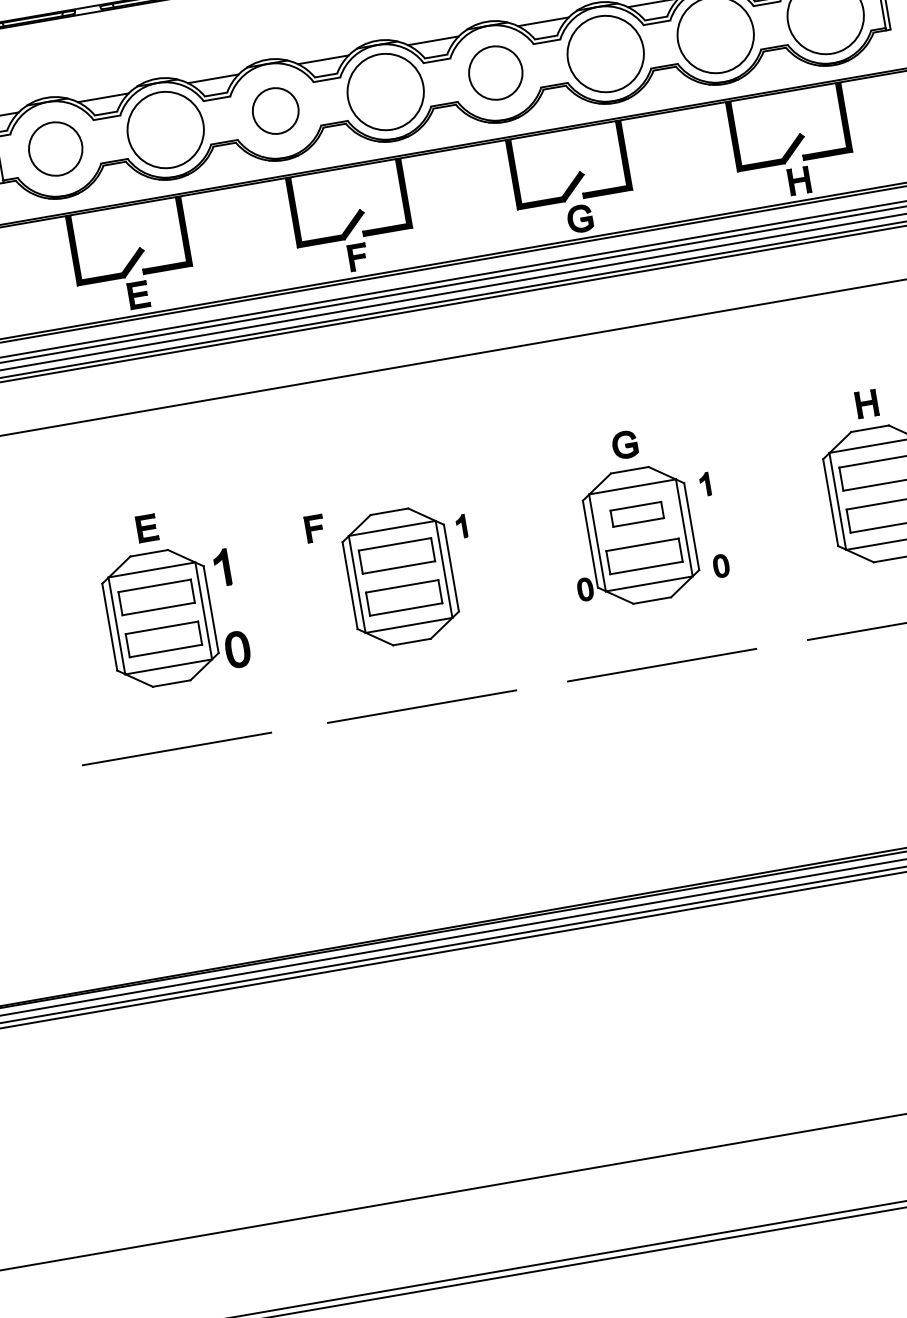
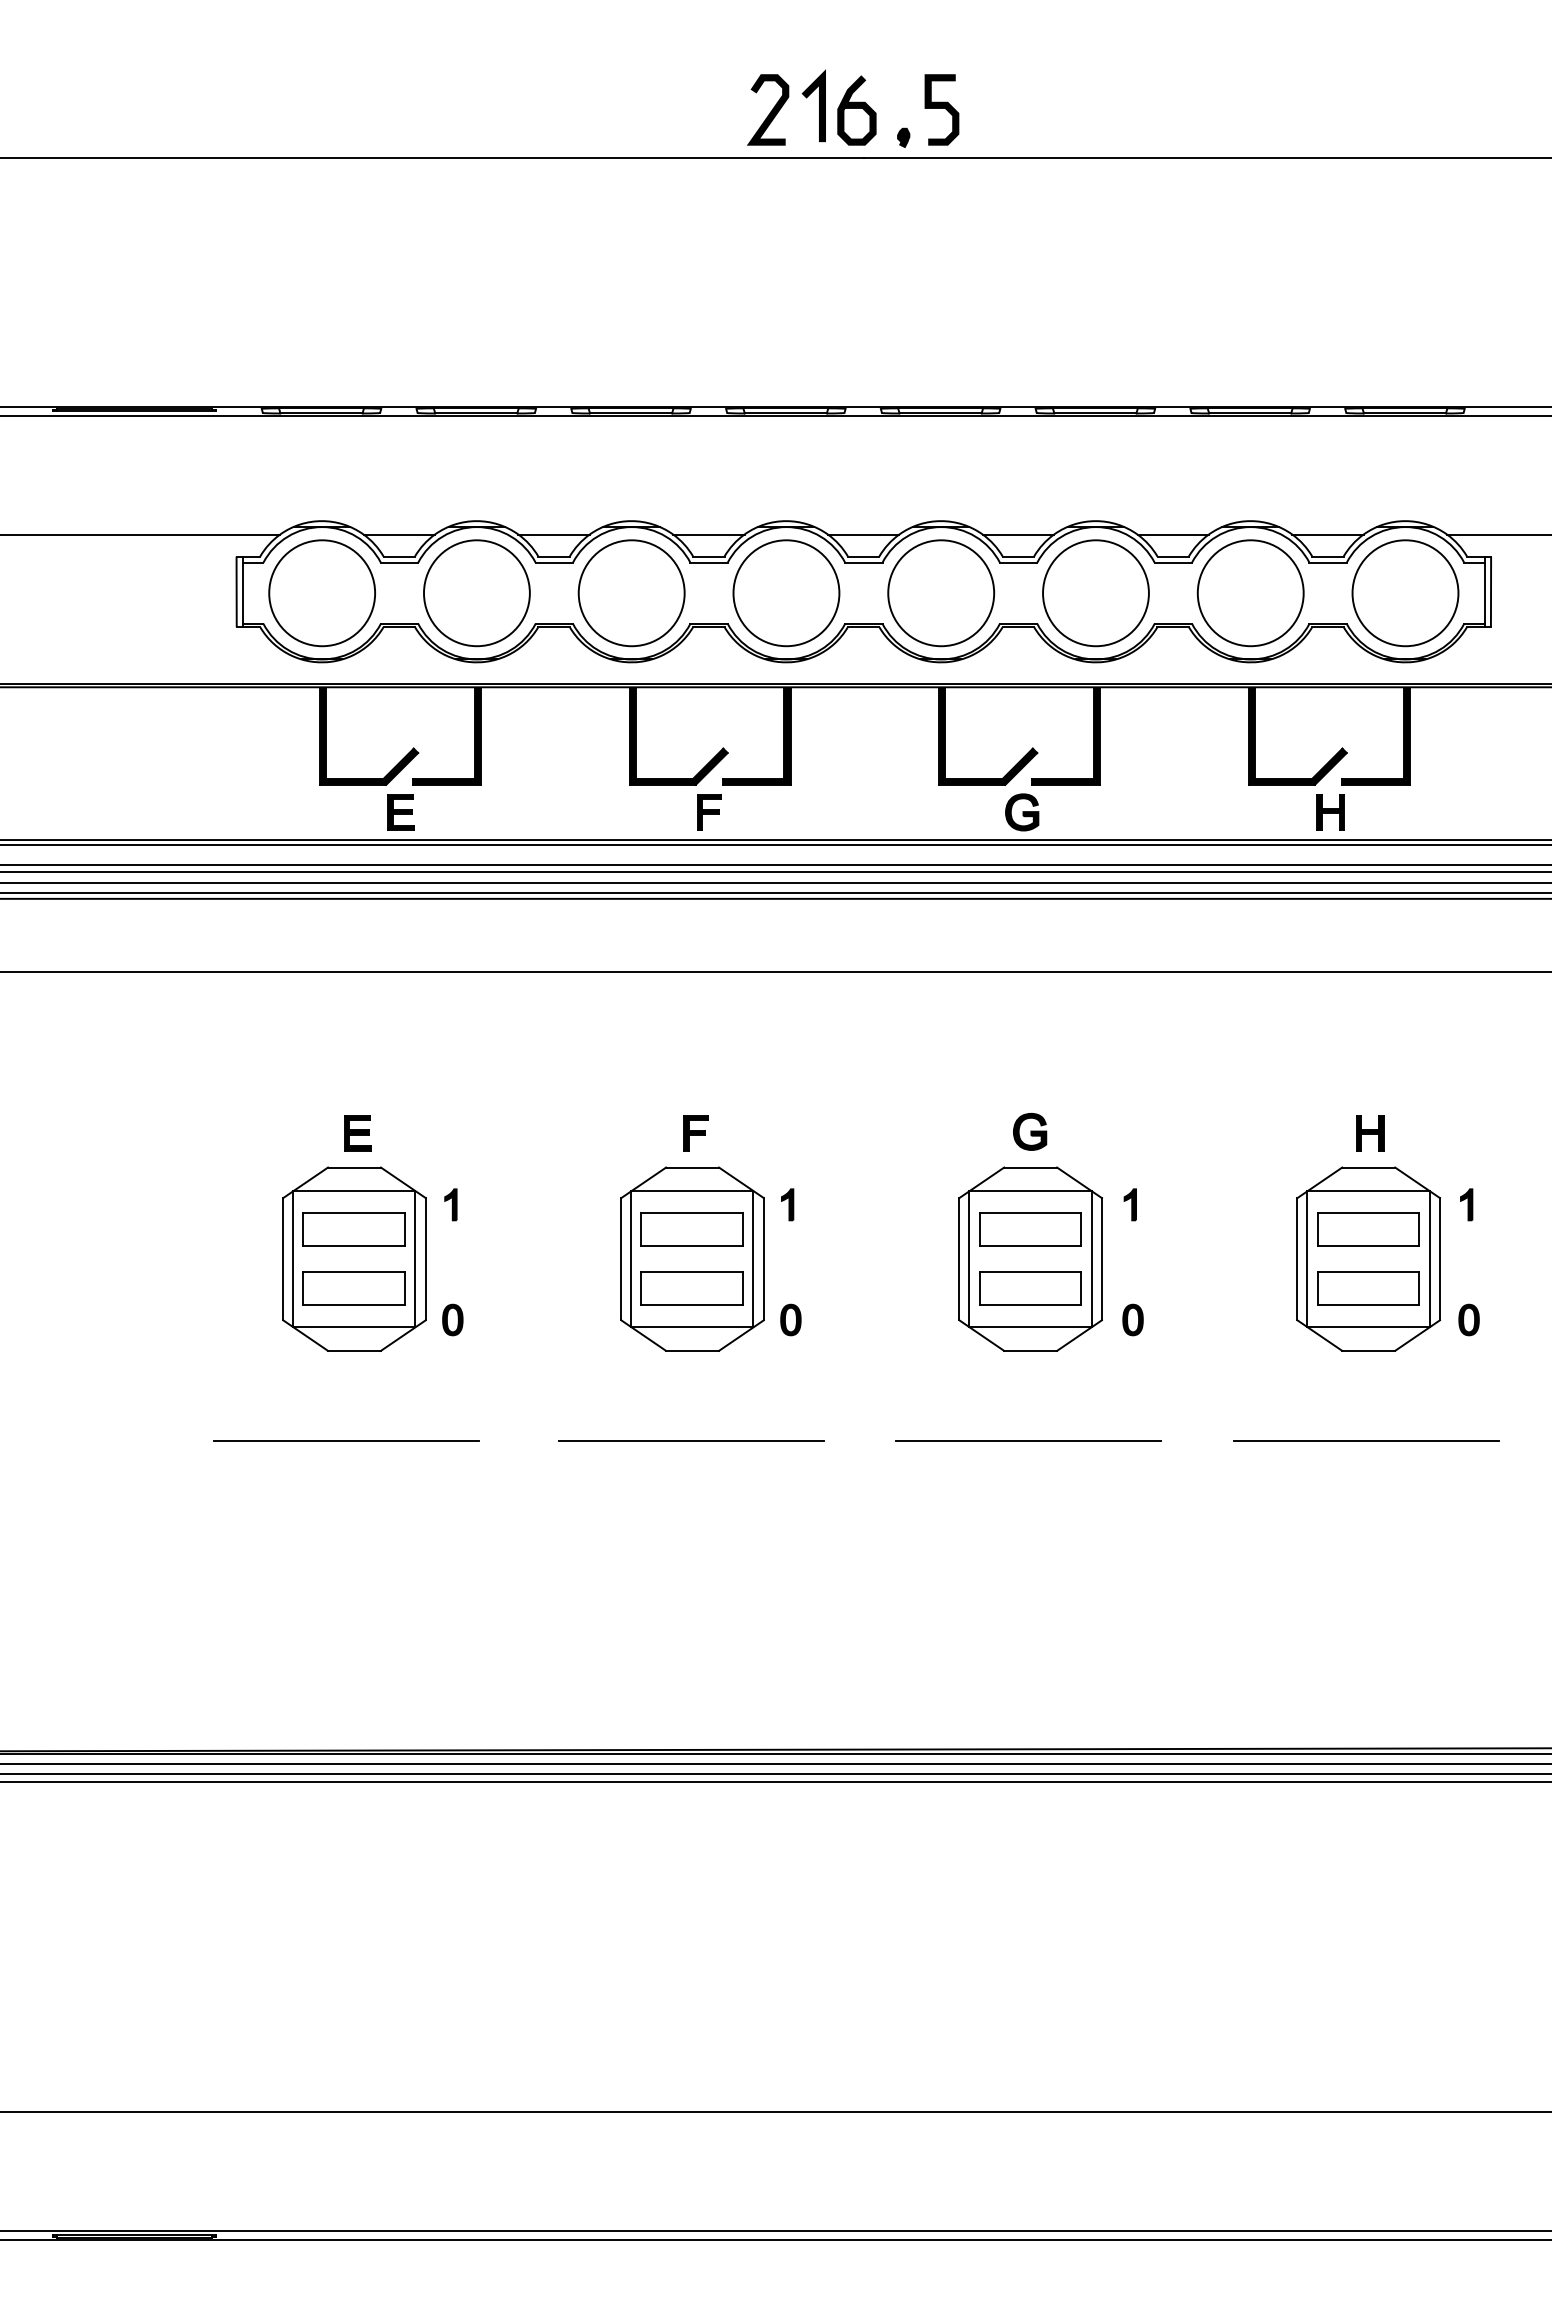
circle: (495, 73) -> (941, 593), size x1.43
circle: (275, 111) -> (631, 593), size x1.67
circle: (56, 149) -> (322, 593), size x1.43
part: (637, 514) -> (1030, 1229), size x1.43
part: (314, 529) -> (695, 1133), moved
part: (221, 567) -> (450, 1204), size x0.62
part: (585, 589) -> (790, 1319), moved
part: (237, 649) -> (452, 1319), size x0.62

